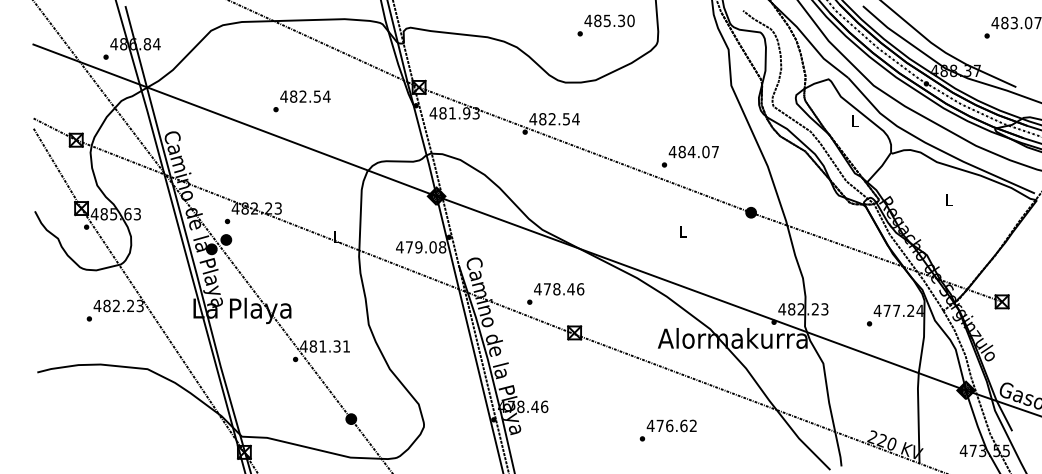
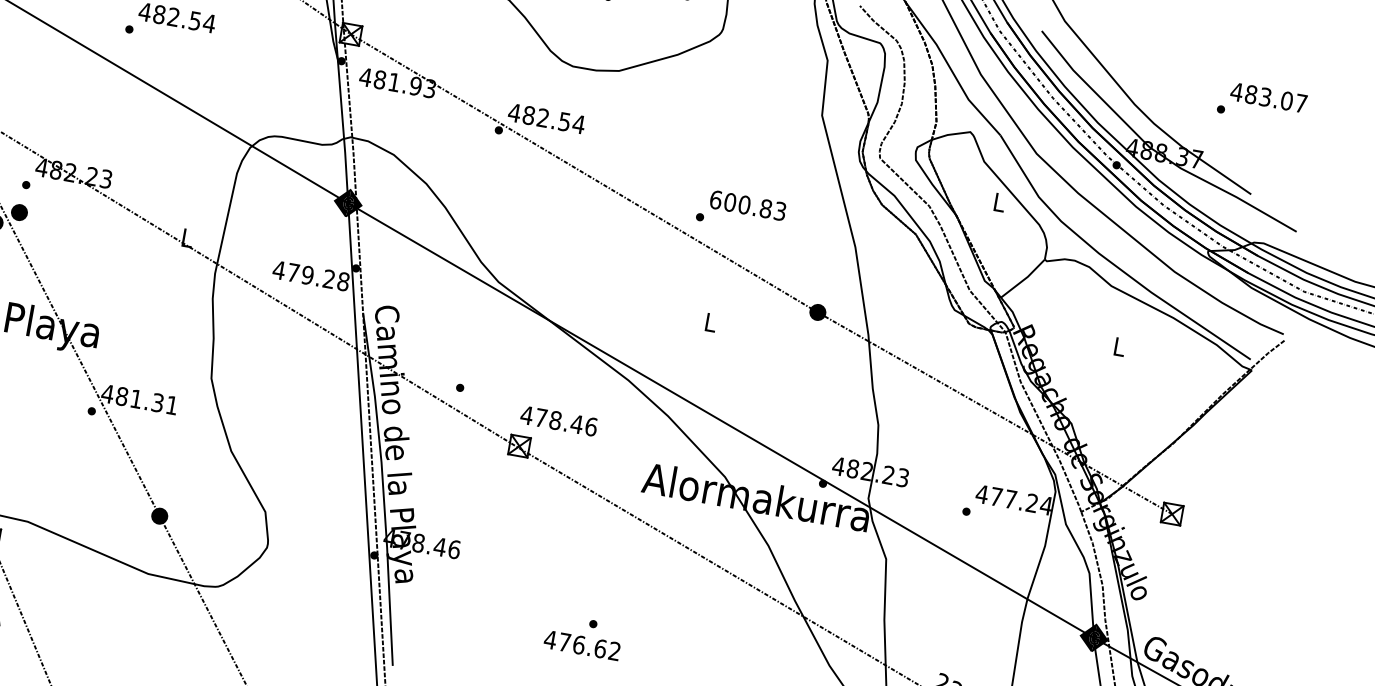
text: (693, 151) -> (747, 204), 484.07 -> 600.83
text: (432, 247) -> (328, 279), 479.08 -> 479.28
text: (559, 289) -> (559, 421), moved
text: (671, 425) -> (581, 644), moved

